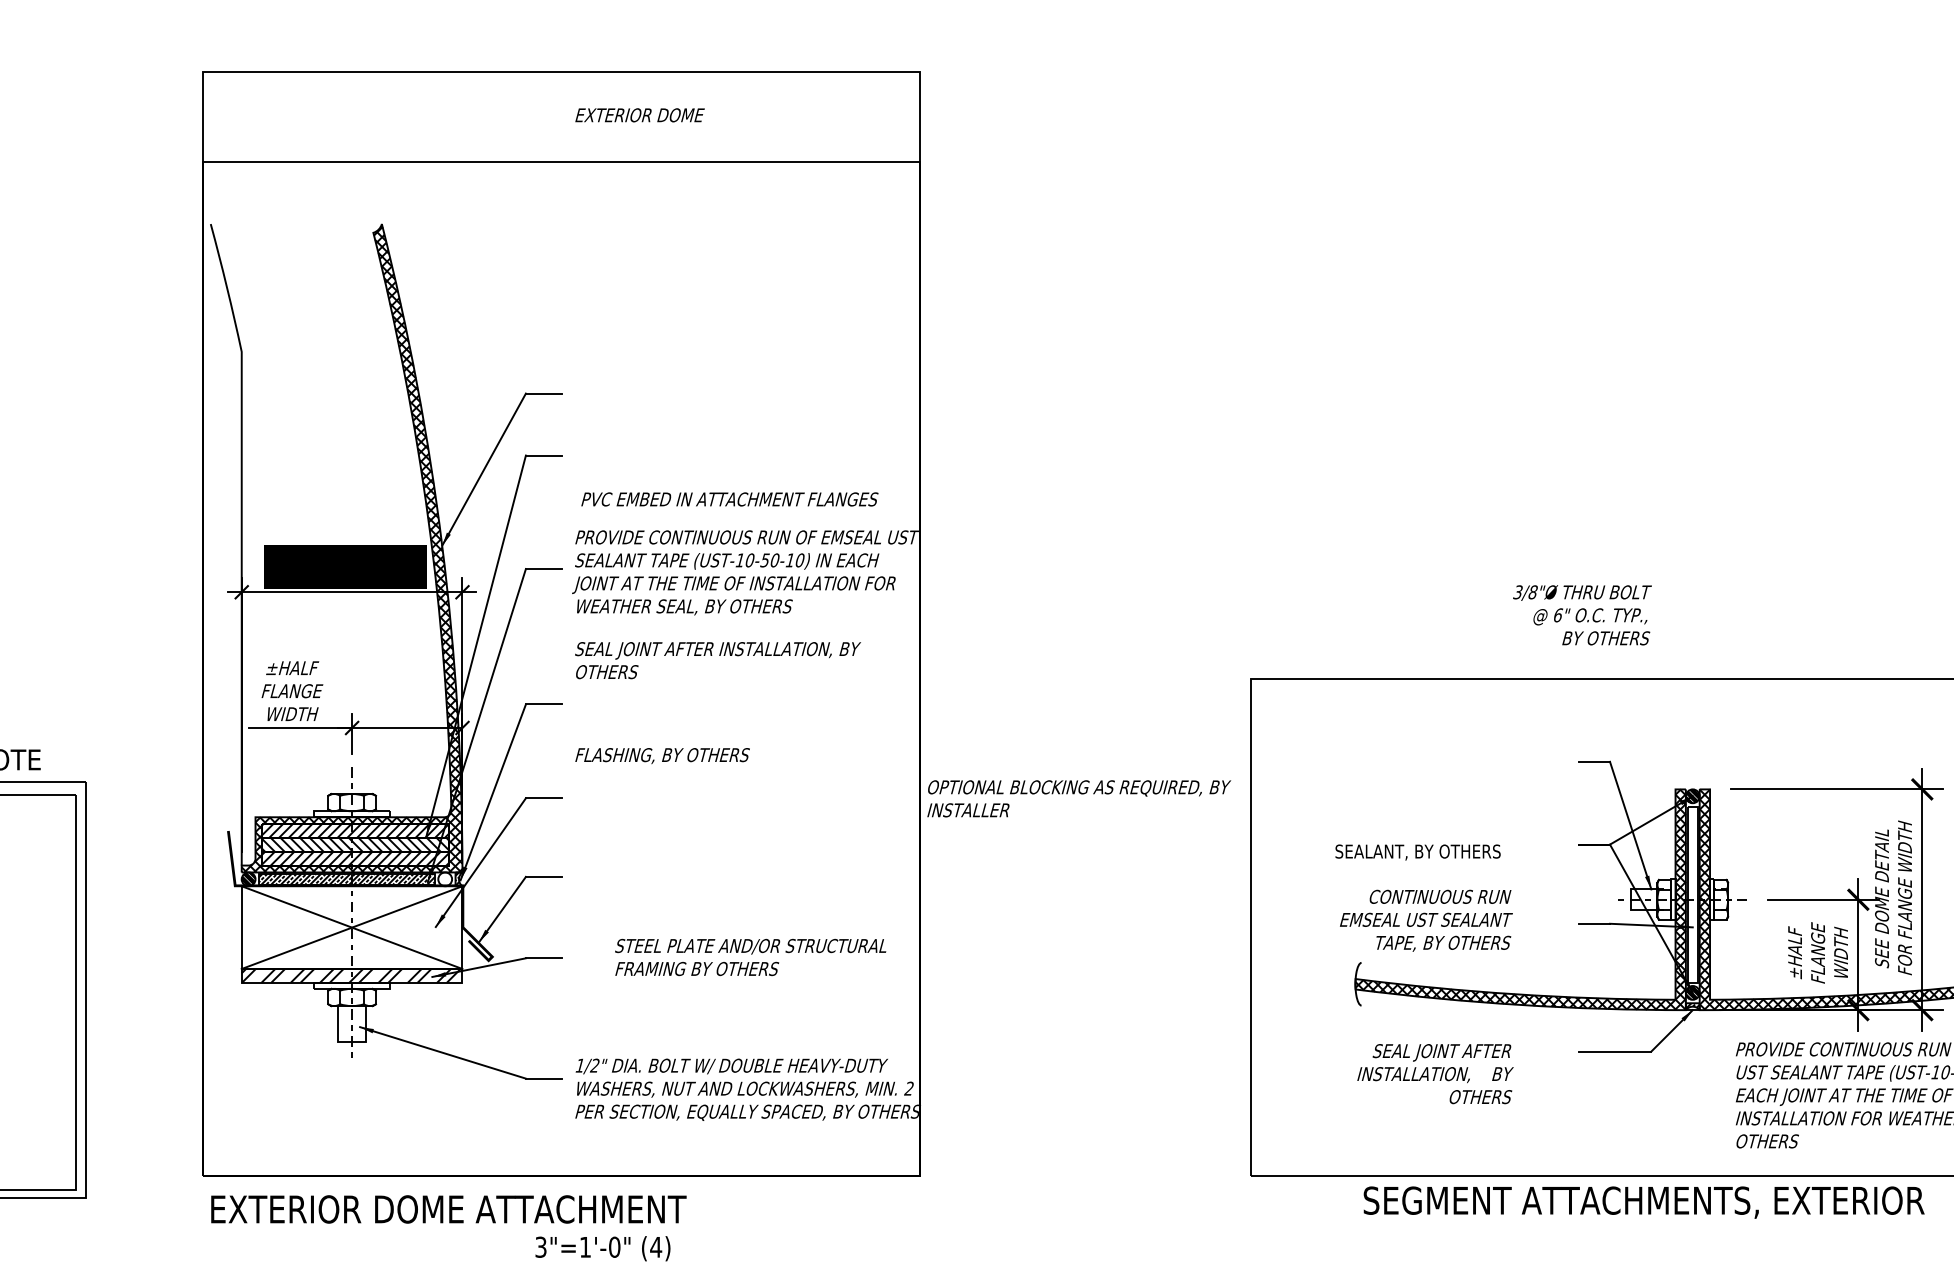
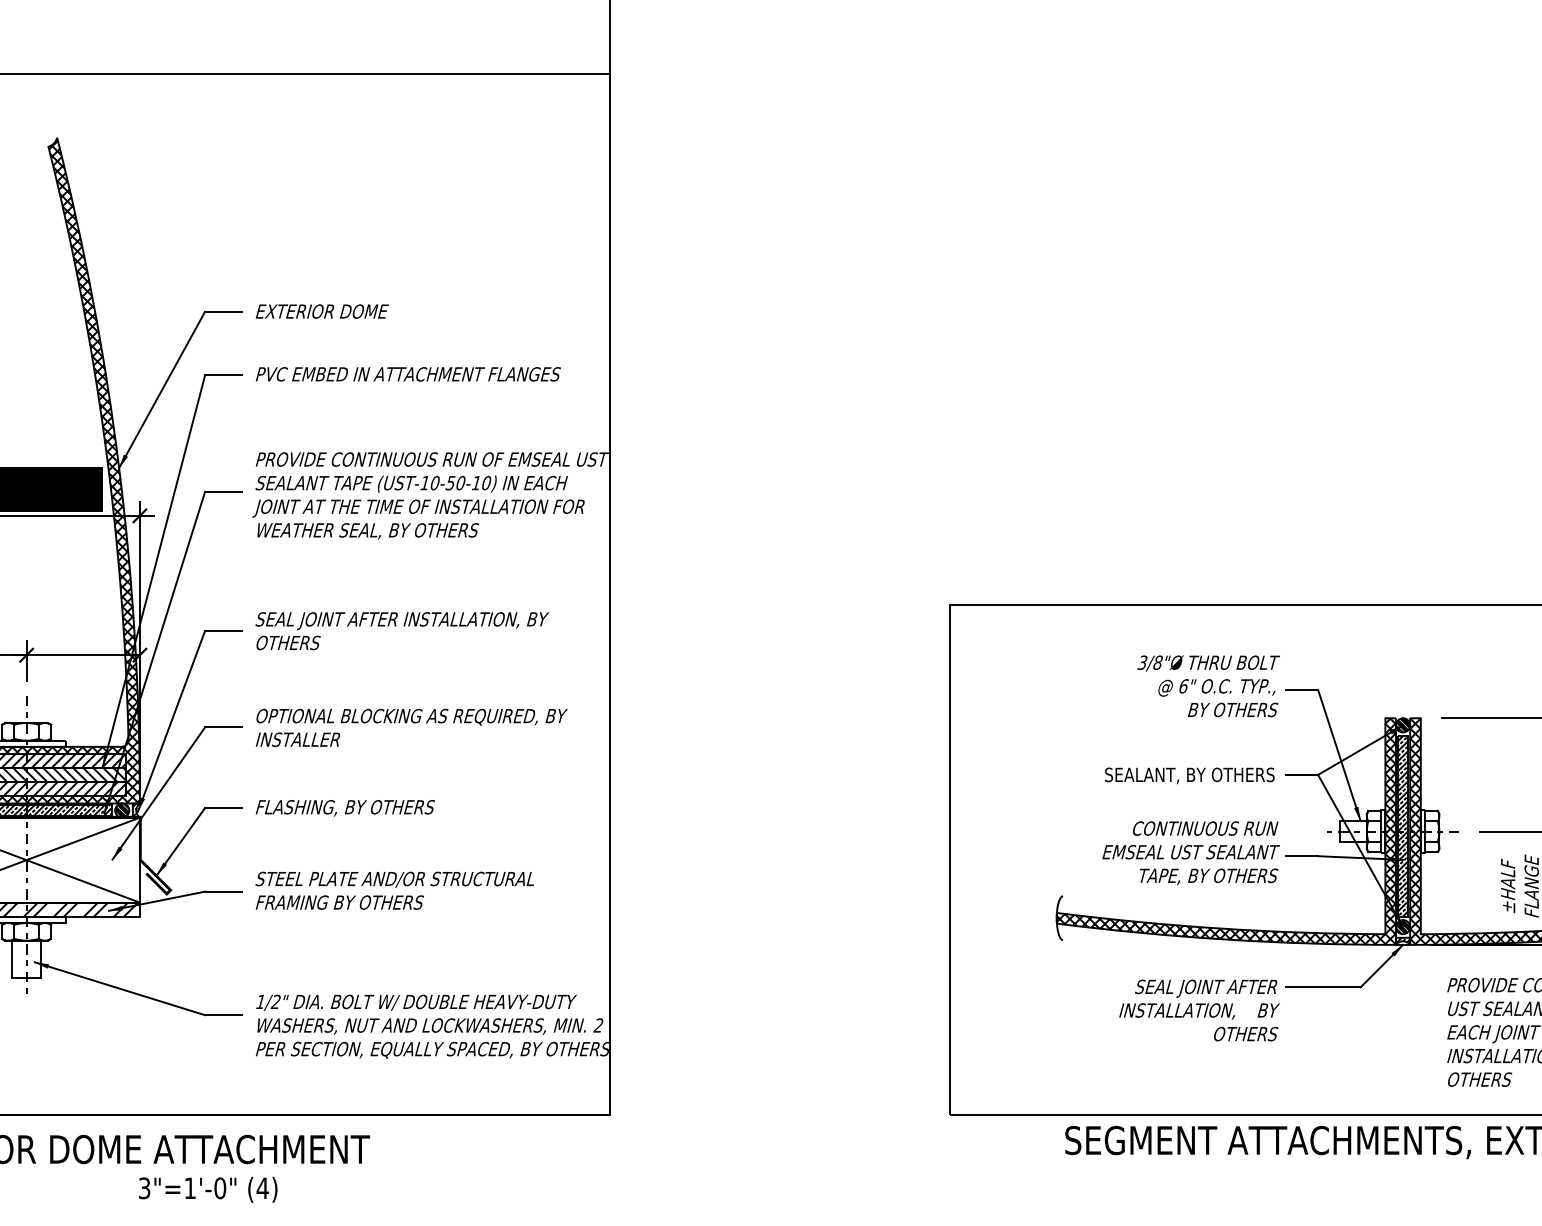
text: (639, 115) -> (321, 311), moved
text: (729, 499) -> (407, 374), moved
text: (1582, 615) -> (1208, 686), moved
text: (717, 660) -> (401, 631), moved
text: (662, 756) -> (345, 808), moved
text: (1079, 798) -> (412, 727), moved
text: (1417, 852) -> (1189, 775), moved
hatch: (444, 879) -> (121, 810), added
hatch: (1692, 894) -> (1402, 826), added
text: (1426, 920) -> (1191, 852), moved
text: (750, 957) -> (394, 890), moved
text: (1435, 1074) -> (1199, 1010), moved
text: (602, 1248) -> (207, 1189), moved

